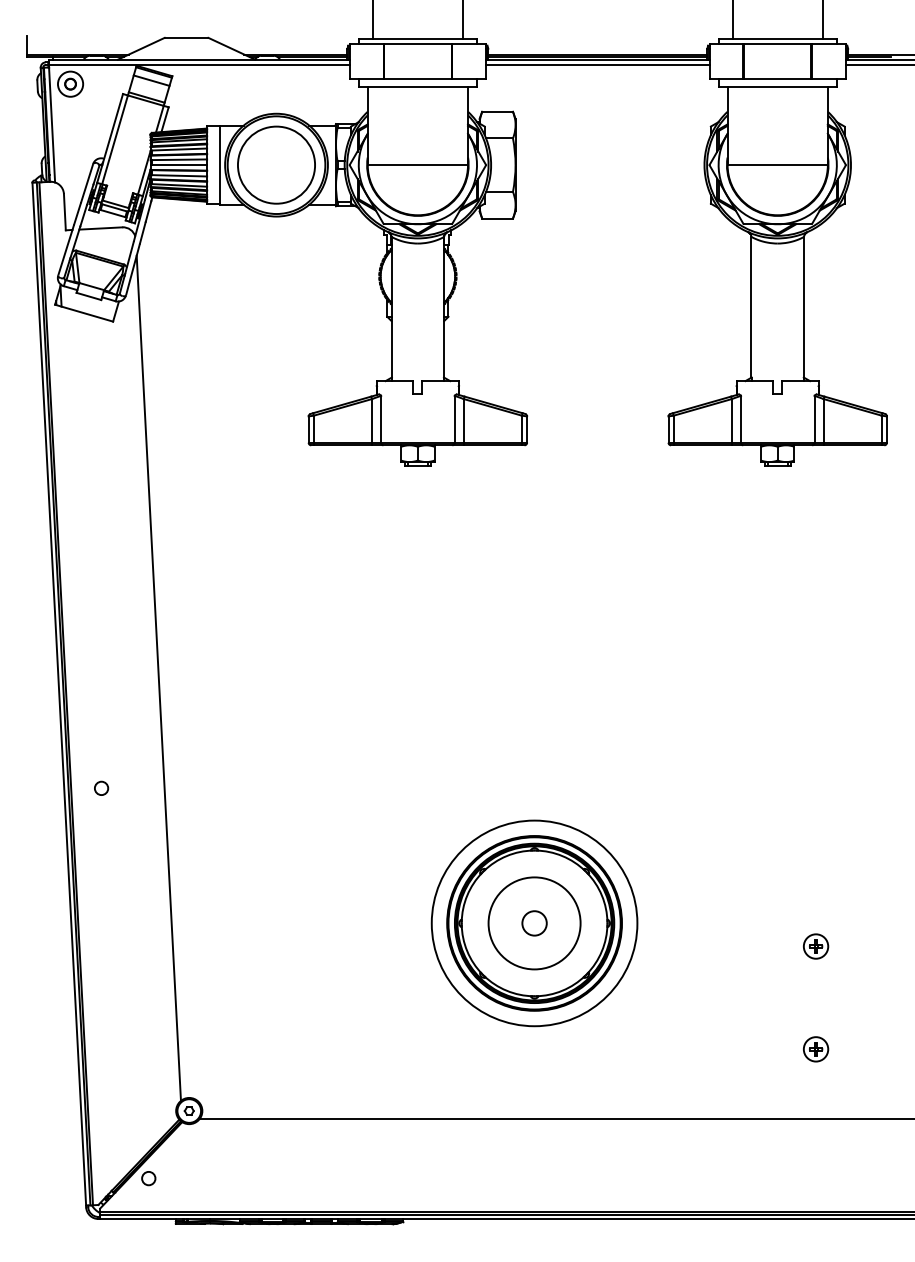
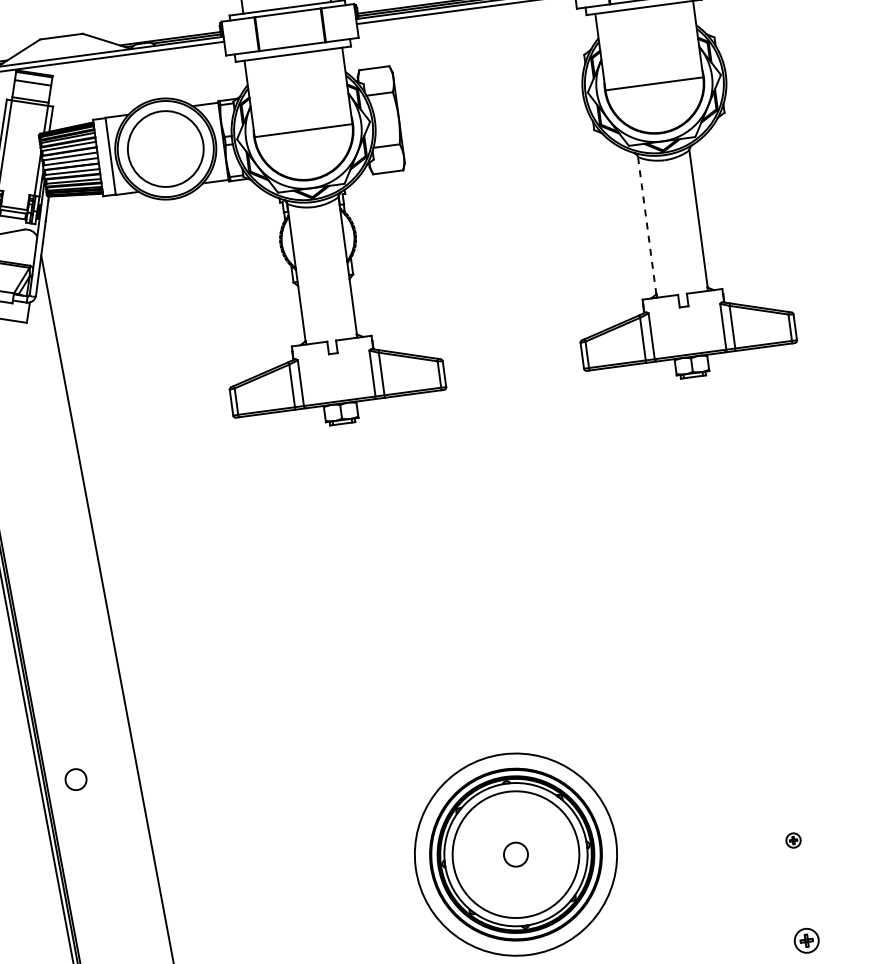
line: (751, 307) -> (647, 226), solid -> dashed
circle: (101, 787) -> (76, 778), size x1.6
circle: (534, 923) -> (515, 854), size x1.4
part: (816, 946) -> (793, 840), size x0.6

